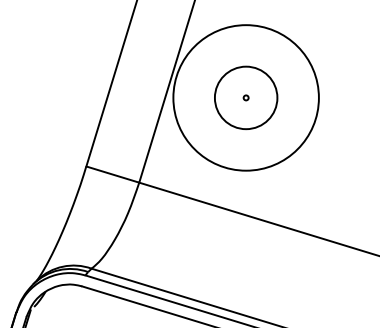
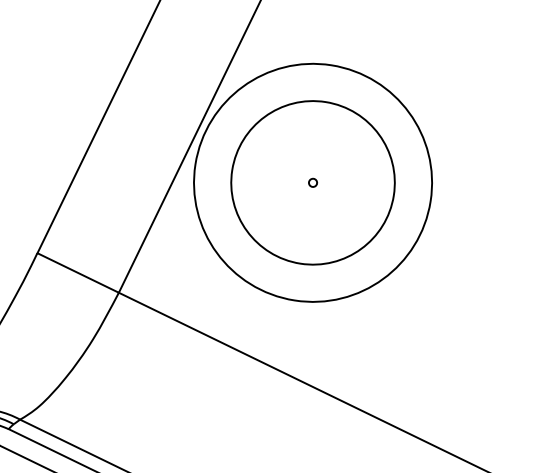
circle: (245, 97) -> (312, 182), size x1.6

